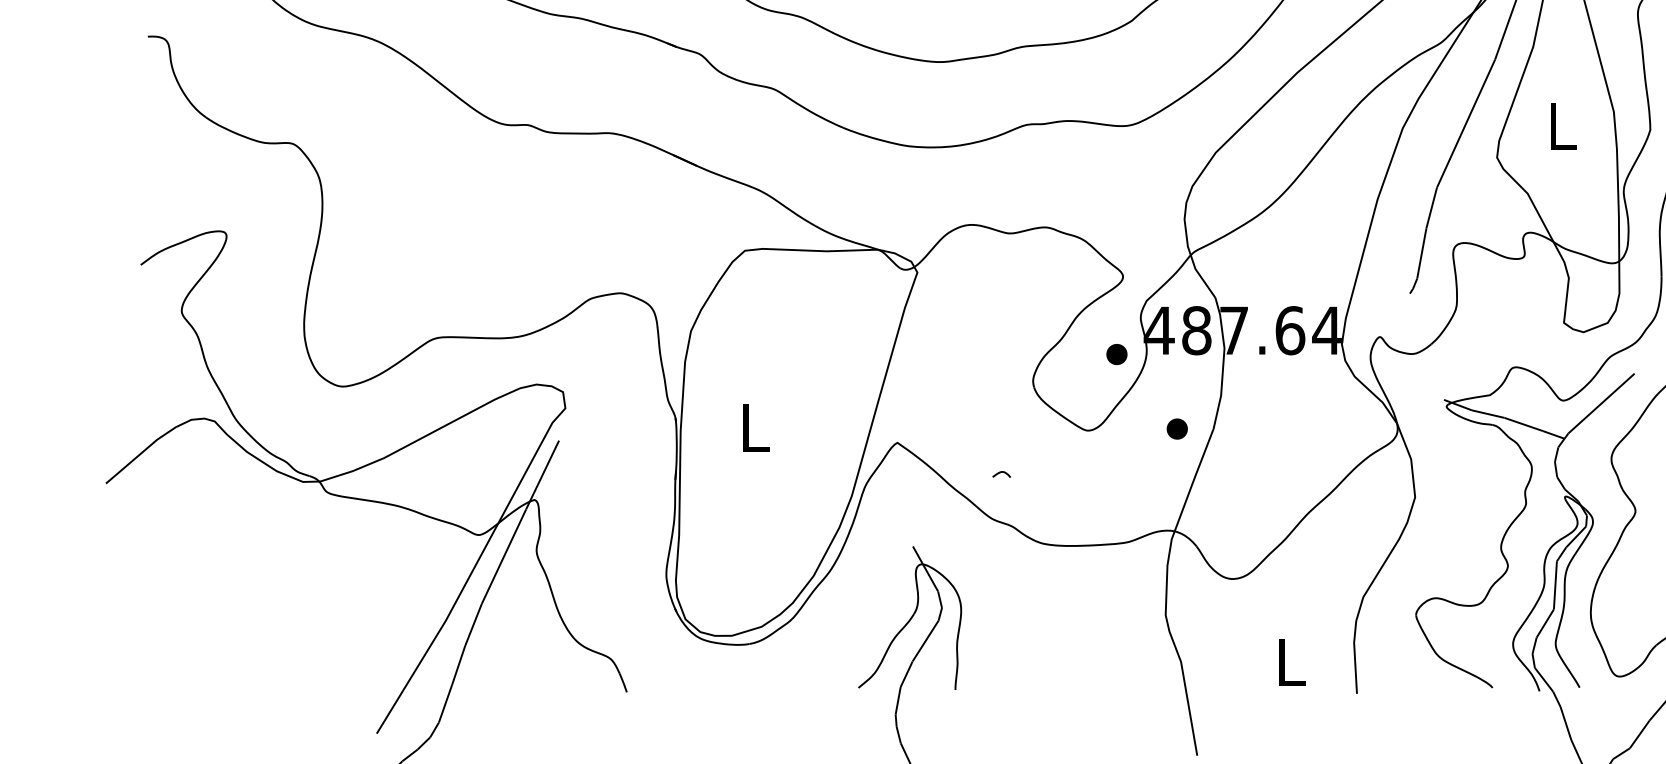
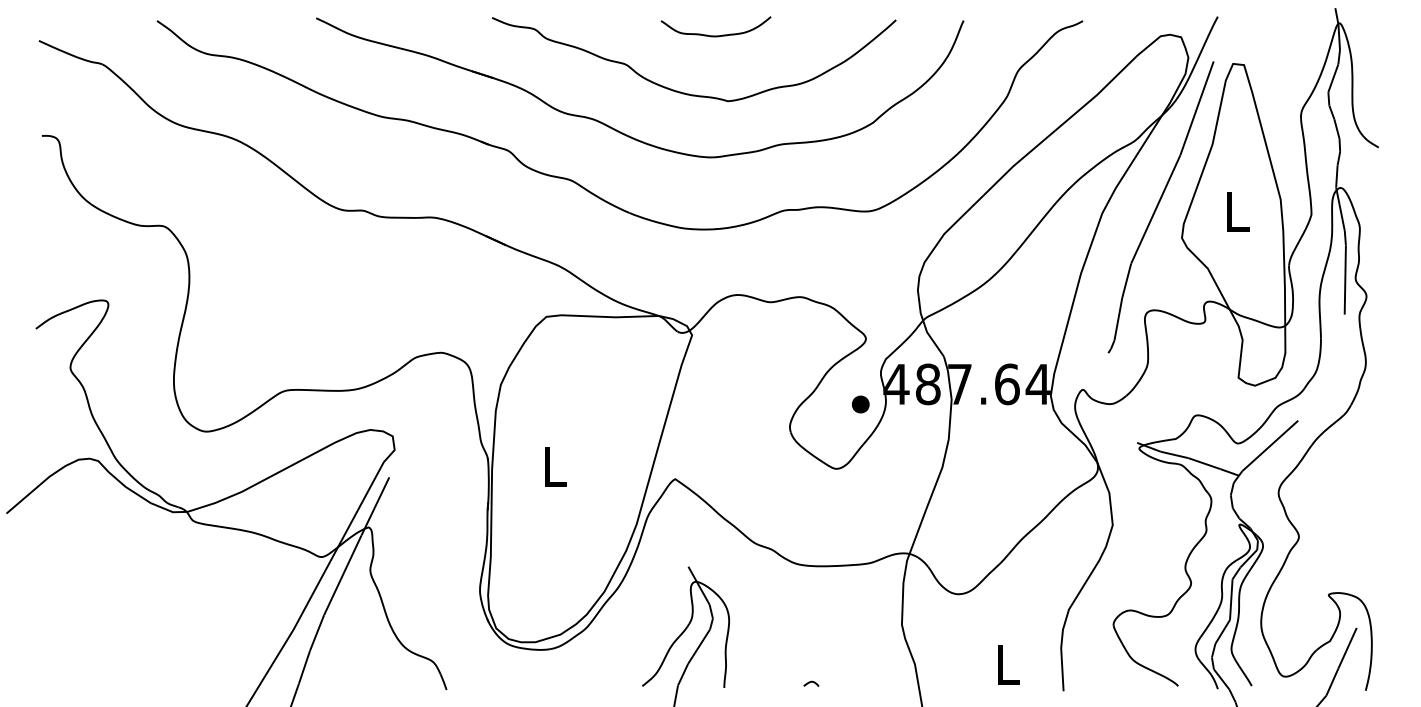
part: (1176, 429) -> (911, 467), removed
curve: (1001, 472) -> (811, 682), moved

